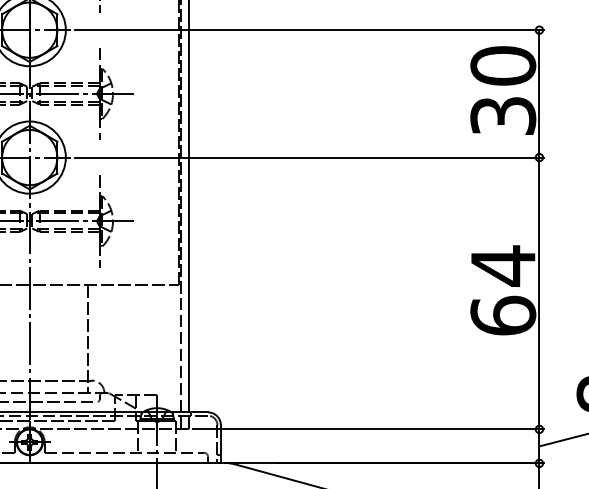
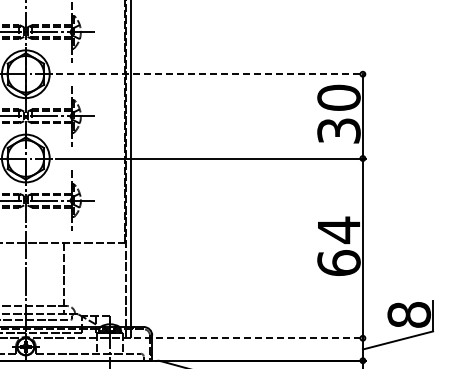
line: (308, 30) -> (210, 74), solid -> dashed
line: (367, 429) -> (249, 338), solid -> dashed

